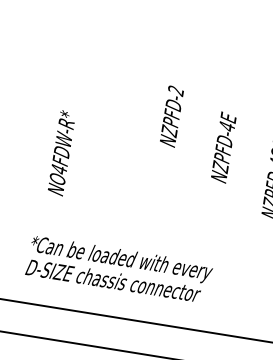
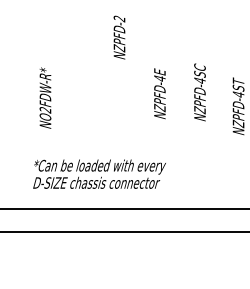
text: (171, 116) -> (119, 37), moved
text: (223, 147) -> (159, 93), moved
text: (59, 170) -> (45, 110), NO4FDW-R* -> NO2FDW-R*

